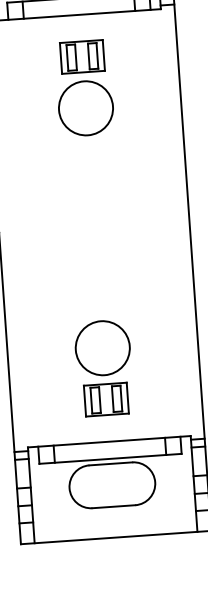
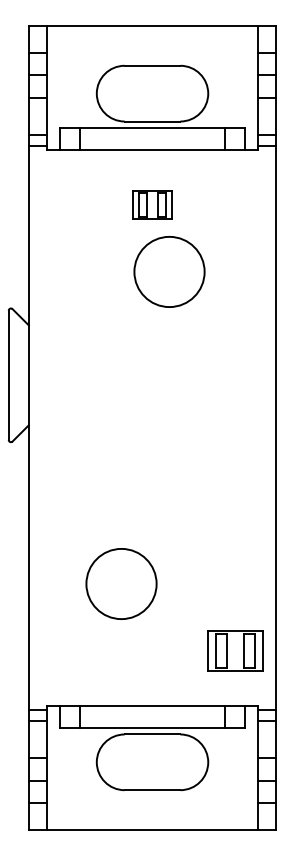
part: (82, 56) -> (152, 204), size x0.7
circle: (85, 107) -> (169, 271), moved
circle: (102, 347) -> (121, 583), moved
part: (106, 399) -> (235, 650), moved

